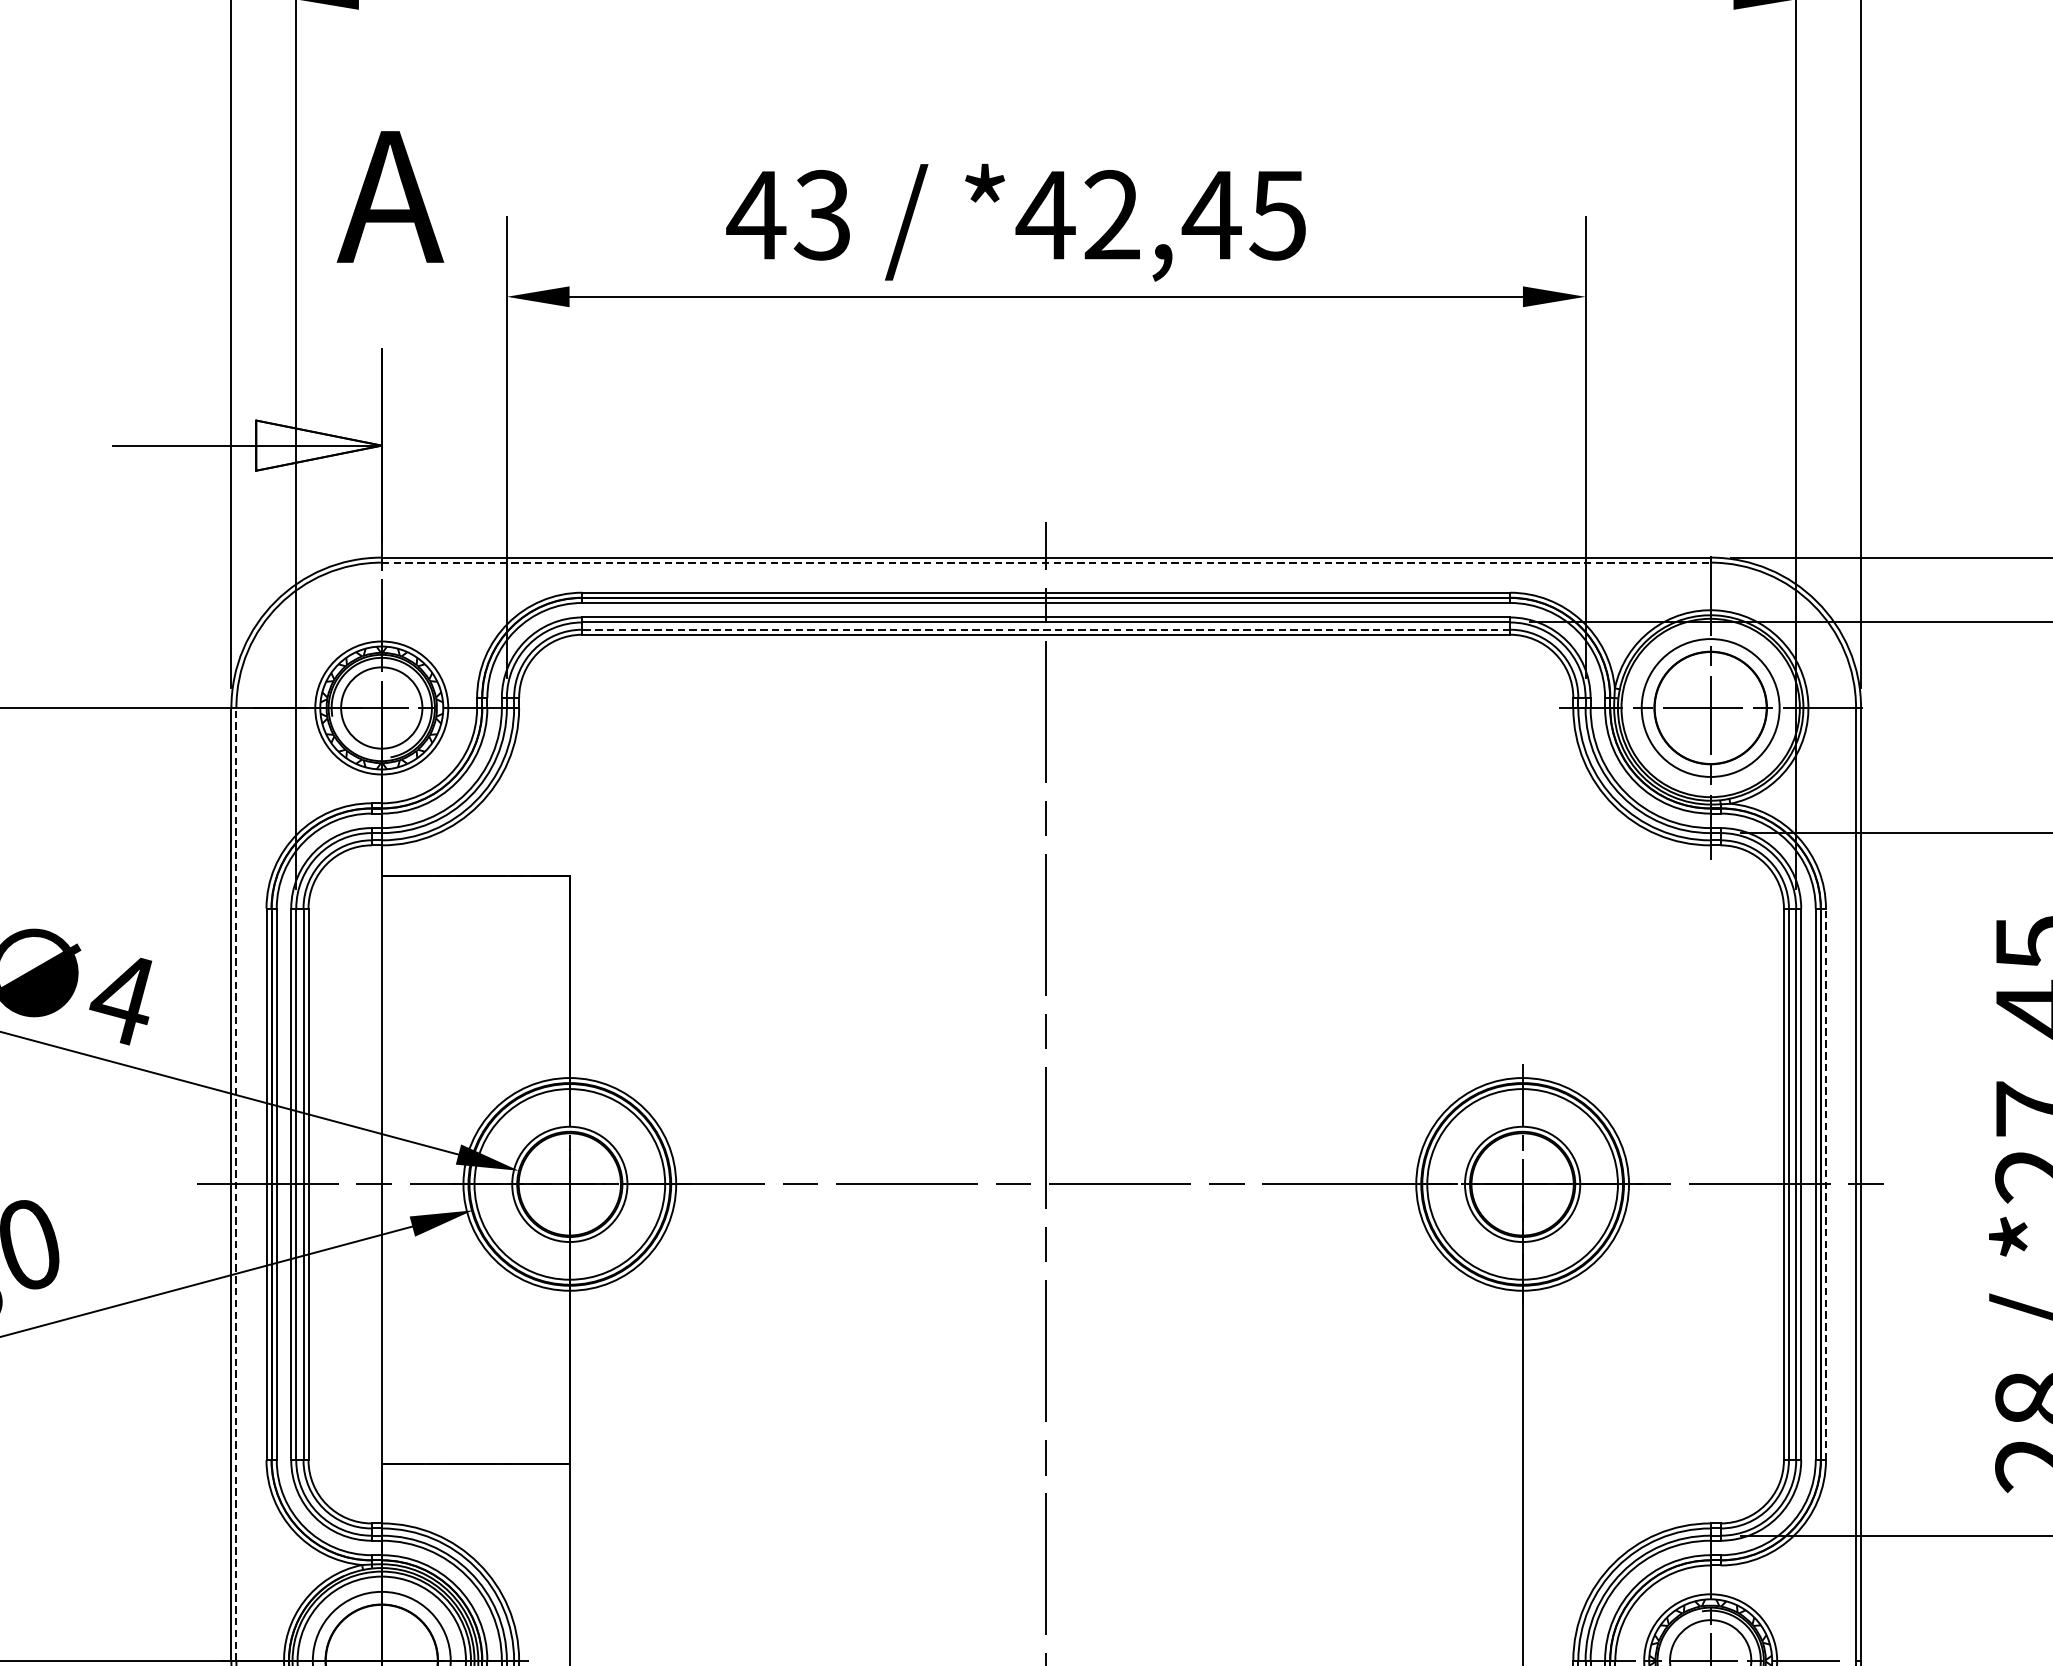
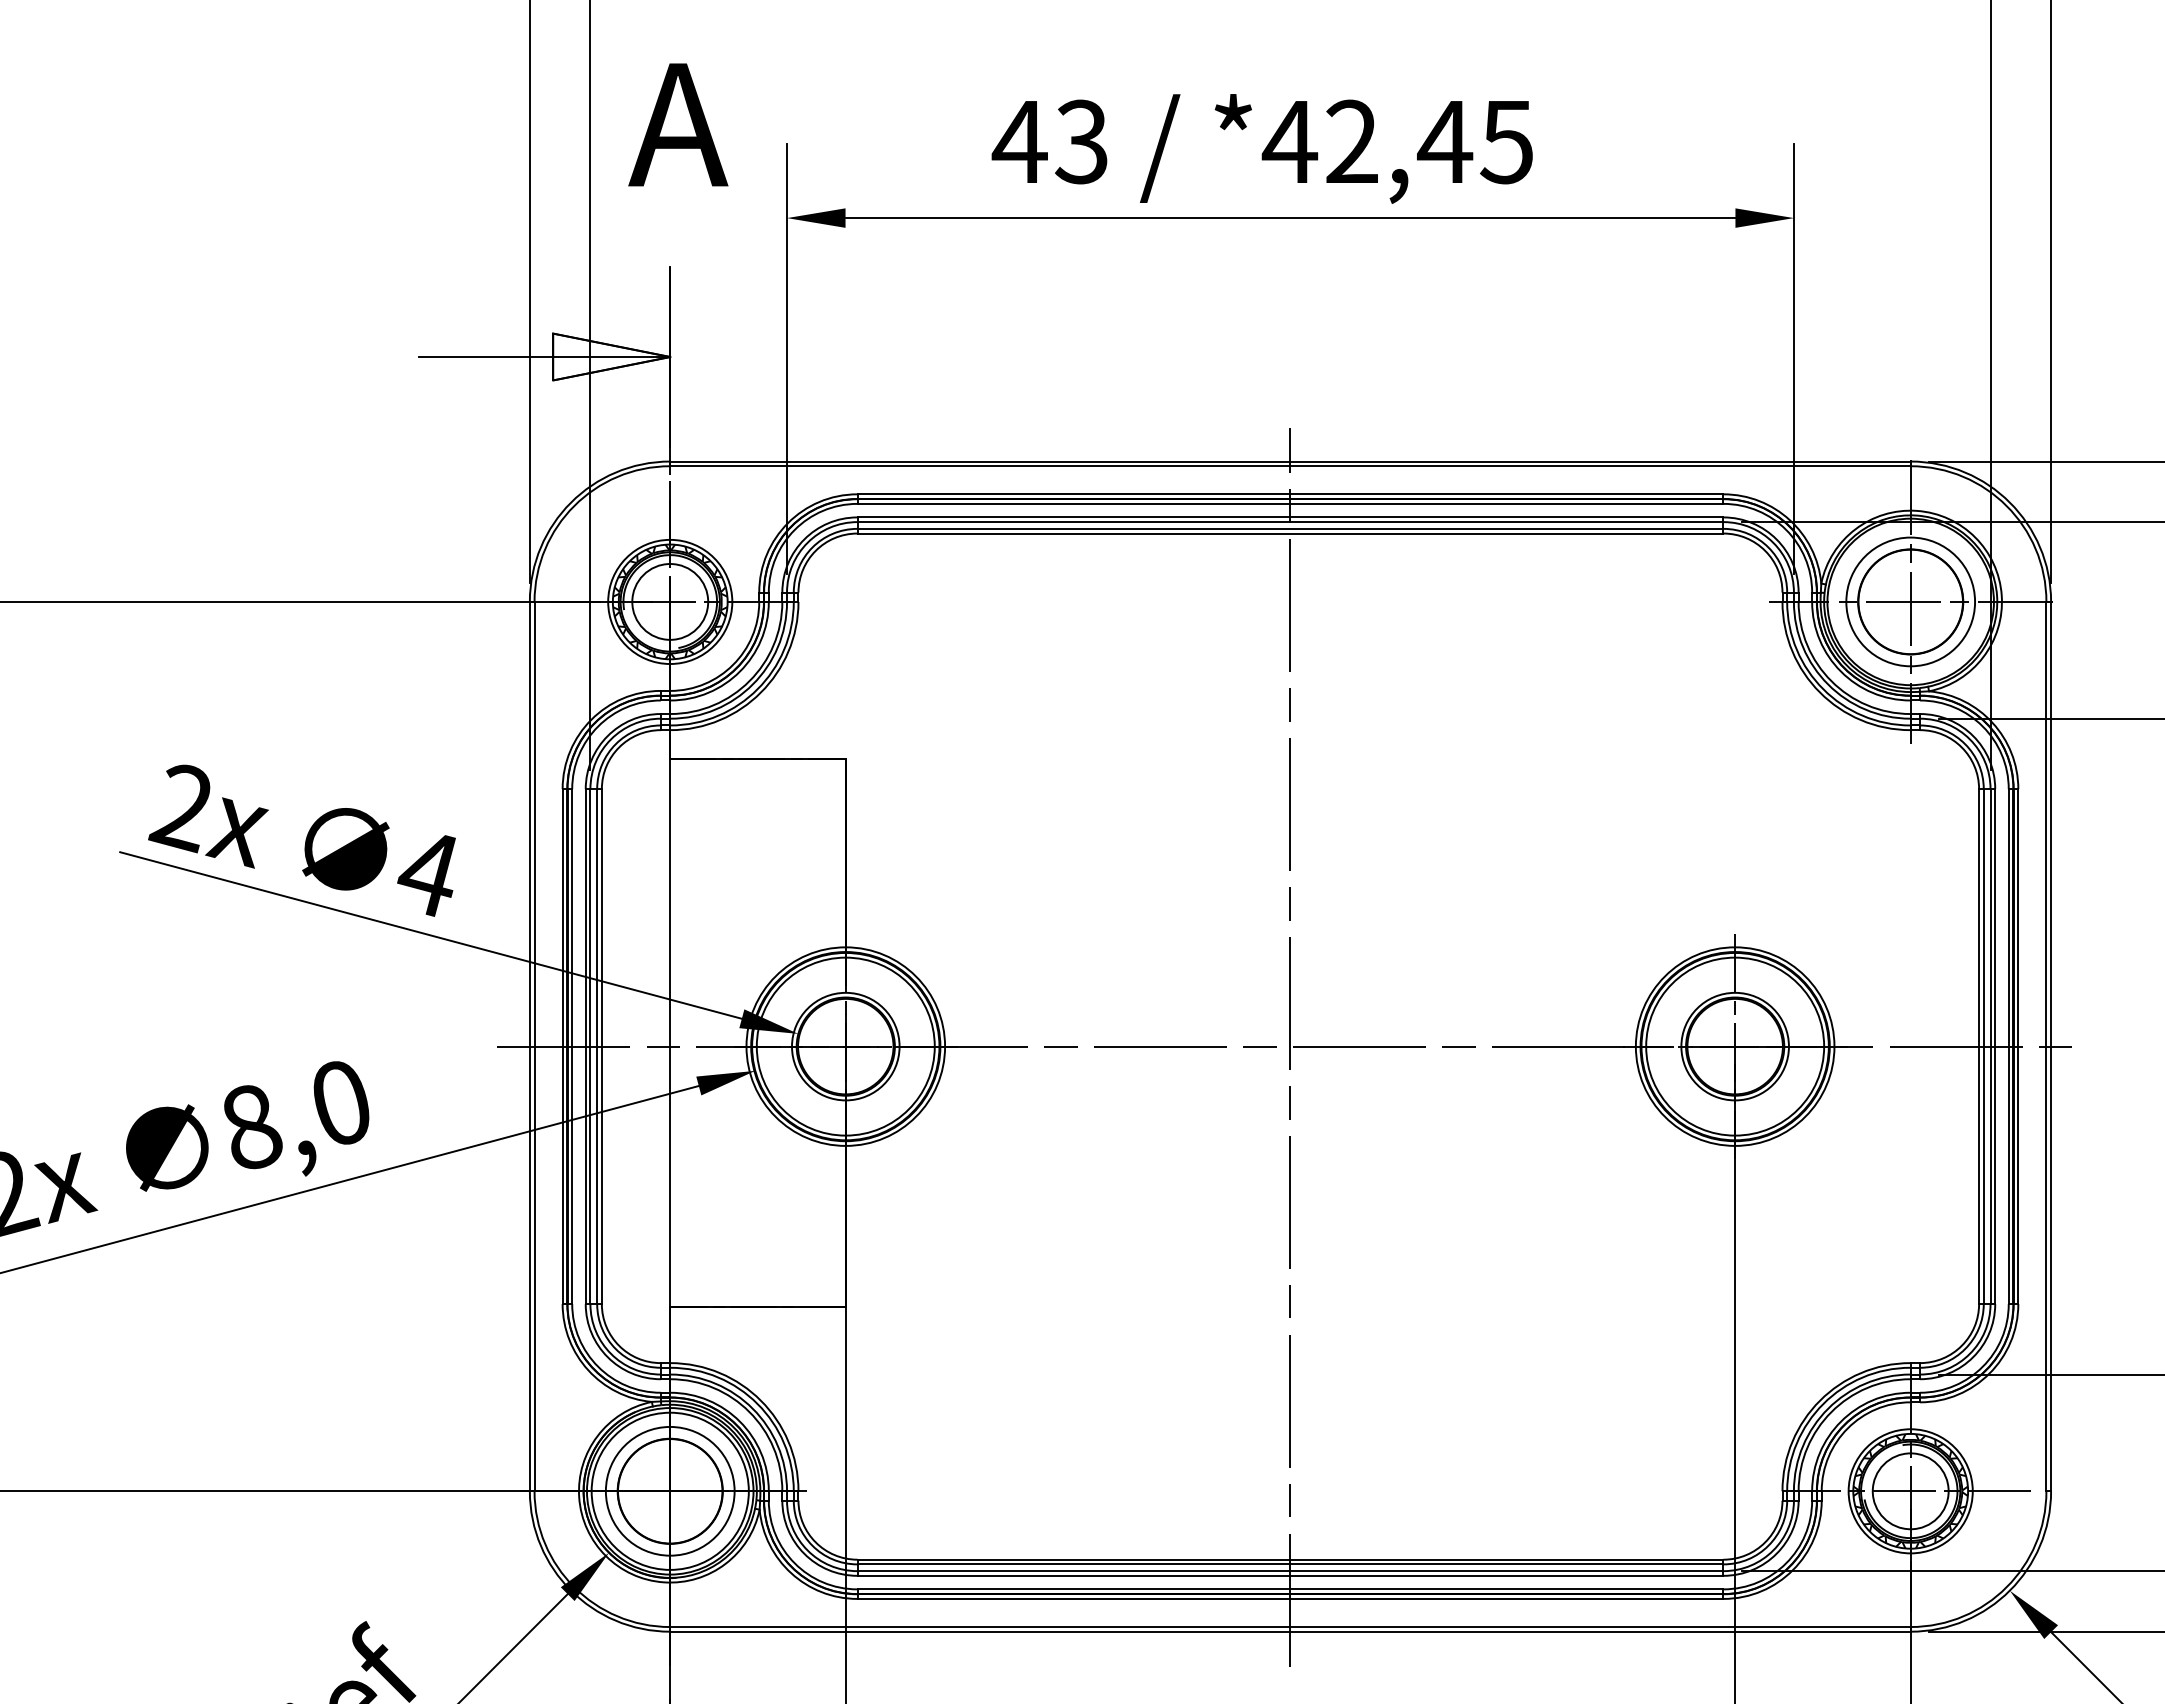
line: (1046, 562) -> (1290, 466), dashed -> solid
line: (1046, 629) -> (1290, 528), dashed -> solid
line: (236, 1184) -> (534, 1046), dashed -> solid
line: (1826, 1184) -> (2018, 1046), dashed -> solid

